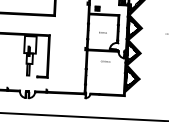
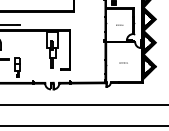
text: (105, 61) -> (123, 62), moved

